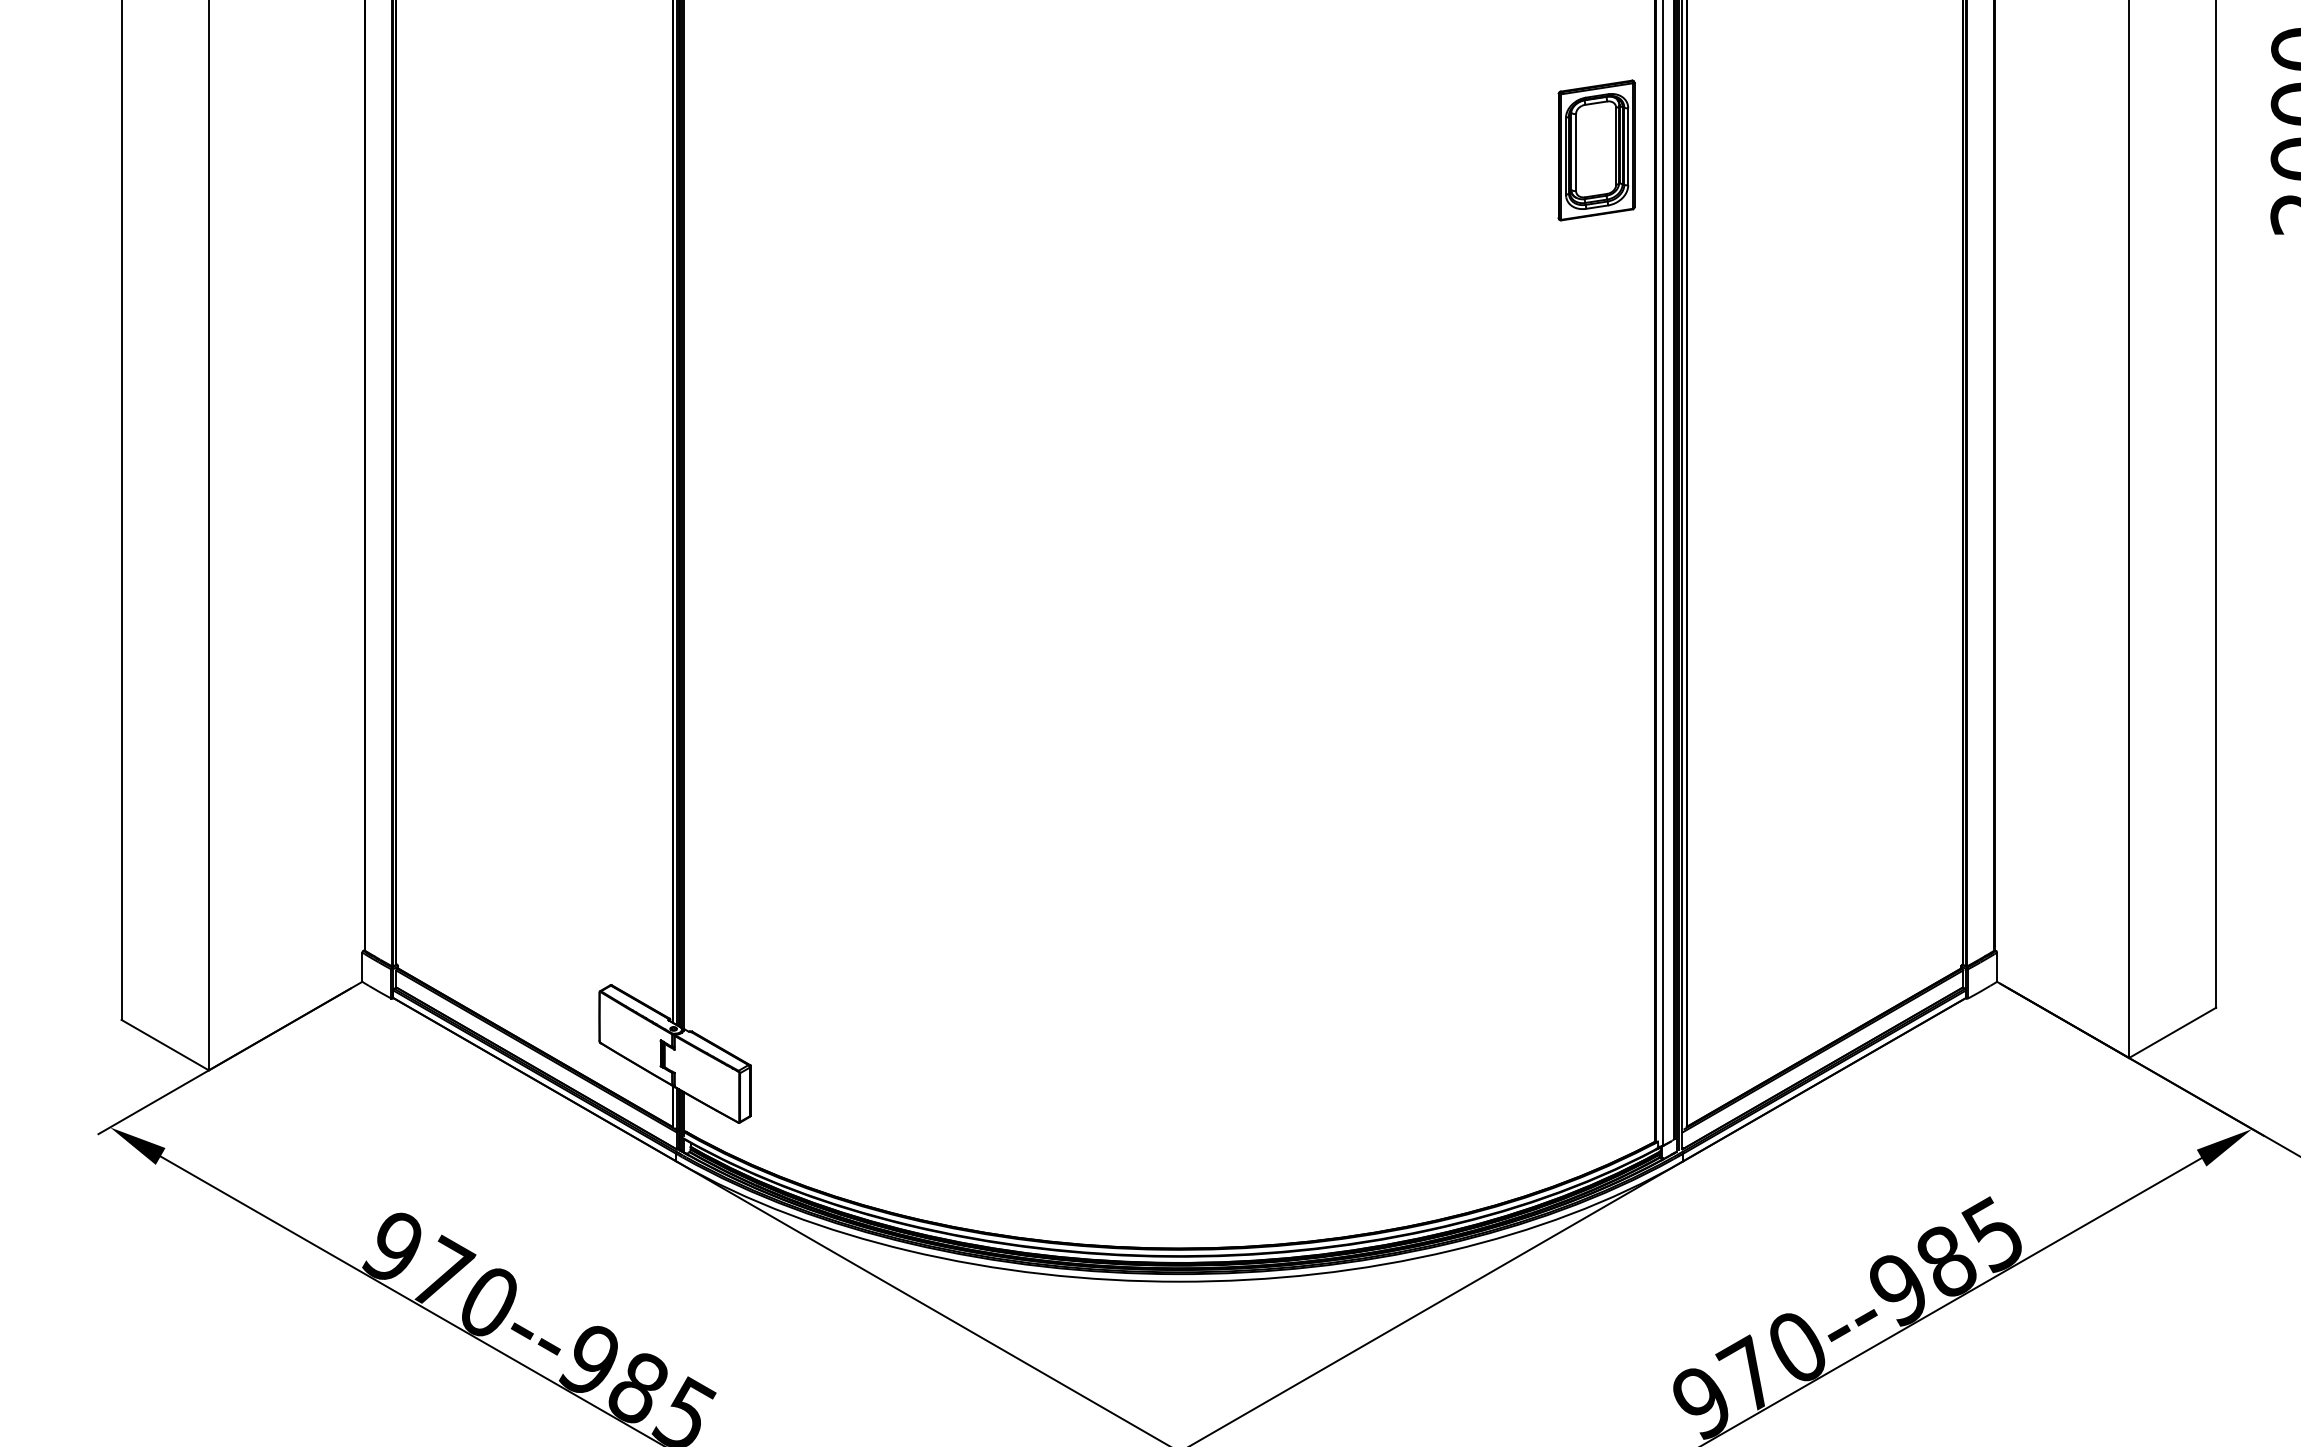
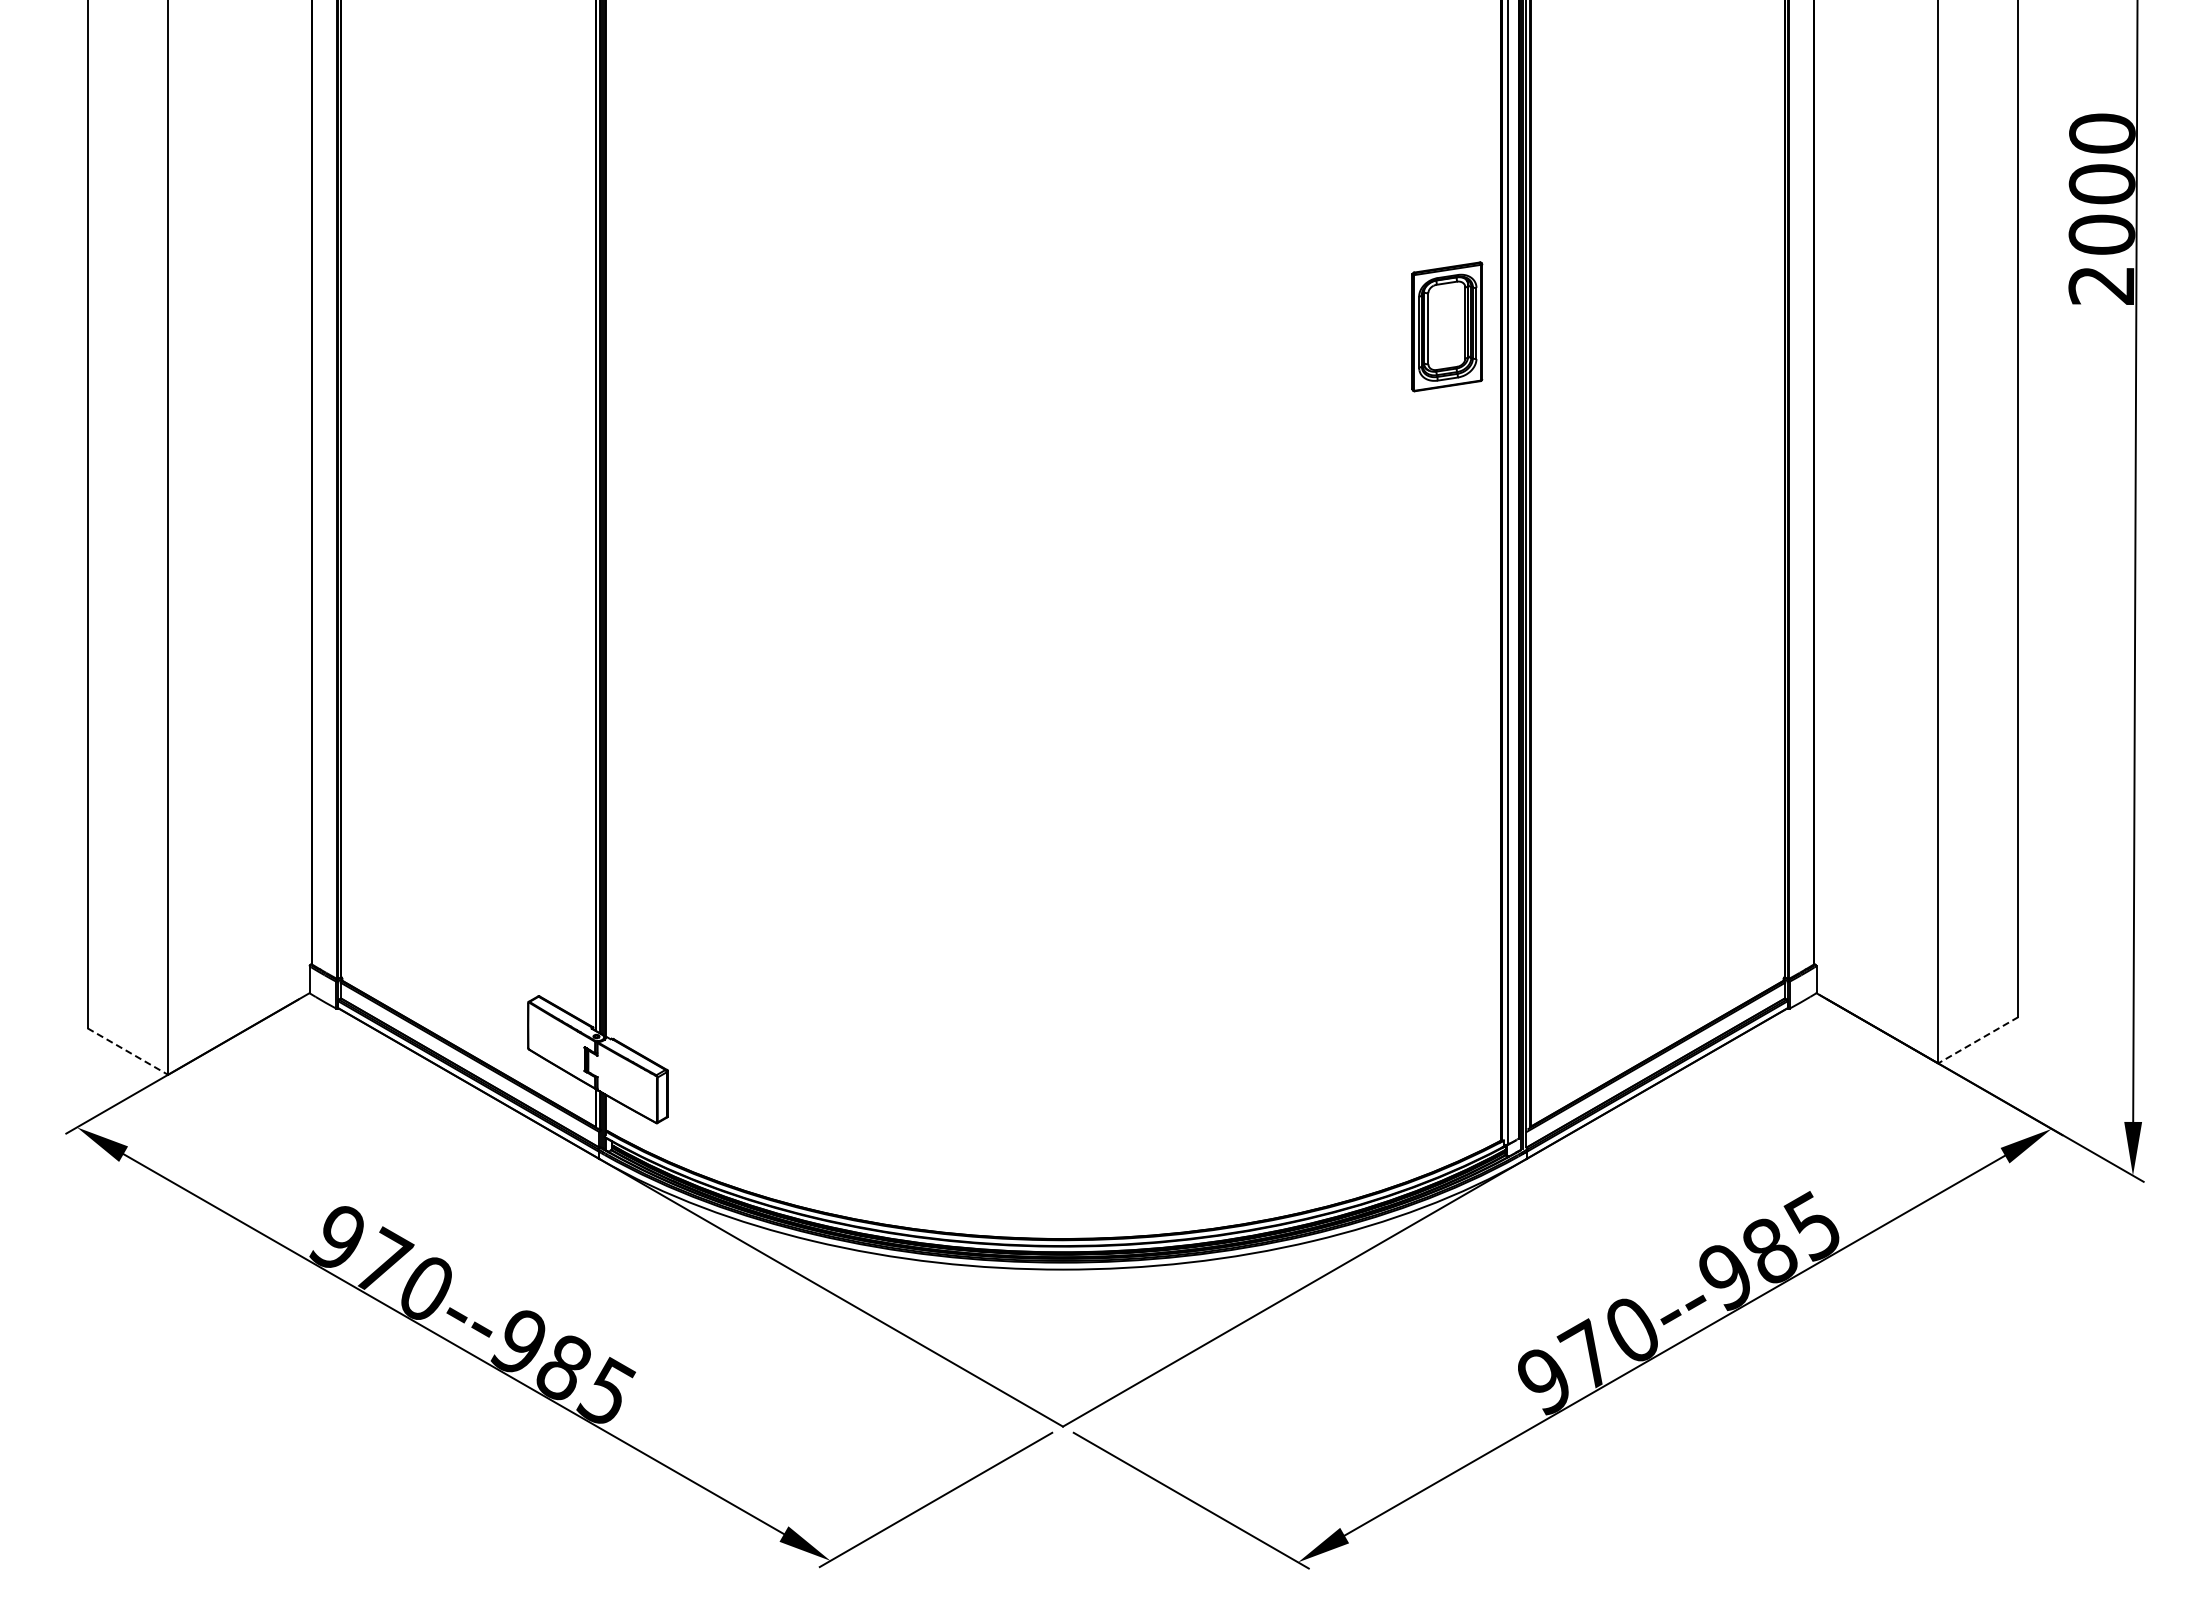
part: (1596, 150) -> (1447, 326), moved
line: (2171, 1033) -> (1977, 1040), solid -> dashed
line: (164, 1045) -> (127, 1051), solid -> dashed

